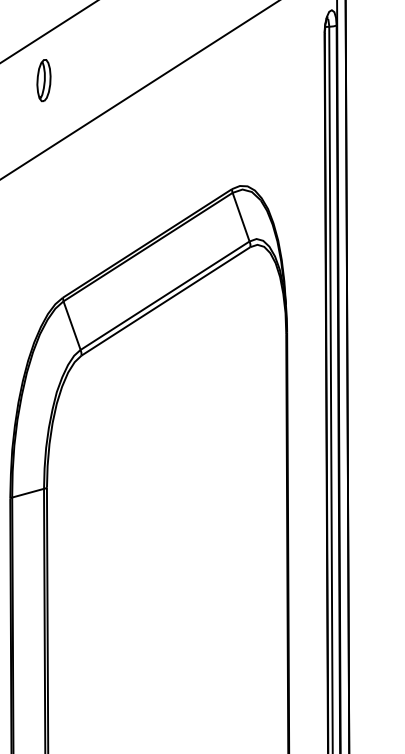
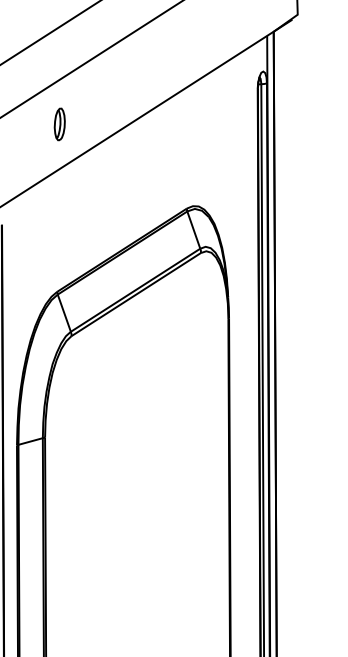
part: (43, 80) -> (59, 124), moved

